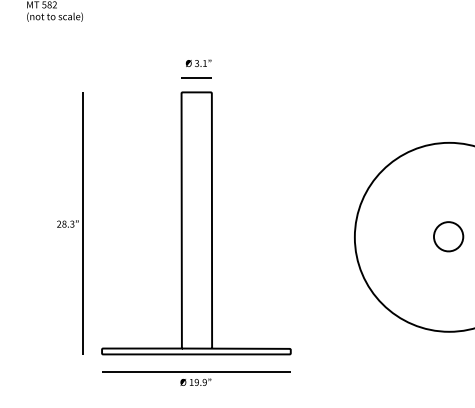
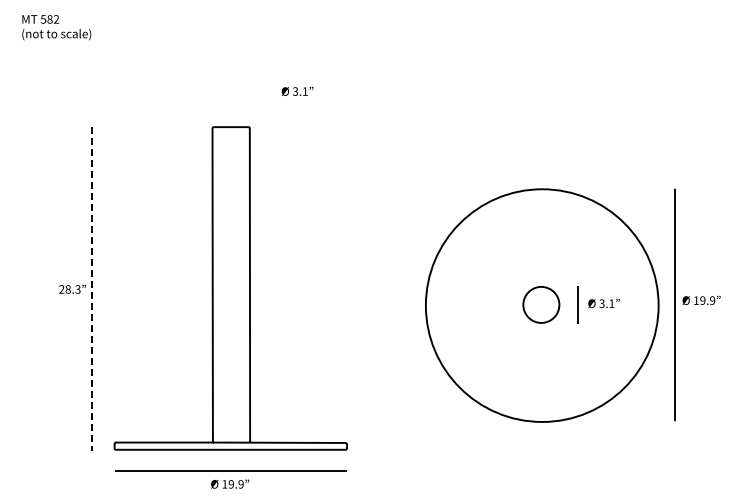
text: (198, 62) -> (297, 90), moved
line: (196, 78) -> (230, 109), removed
line: (83, 224) -> (91, 289), solid -> dashed

